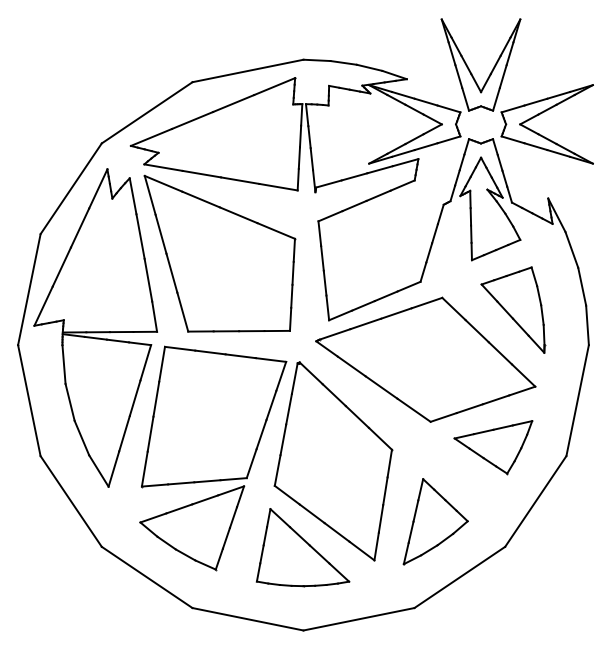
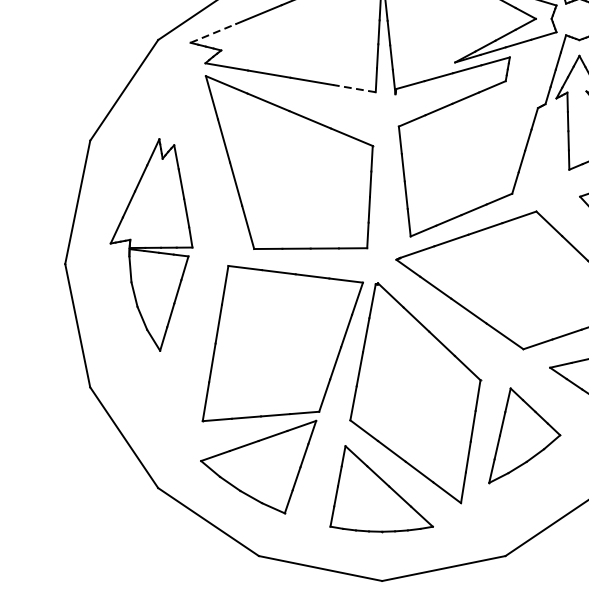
line: (151, 137) -> (213, 33), solid -> dashed
line: (278, 187) -> (354, 88), solid -> dashed
part: (95, 327) -> (151, 244), size x0.6
part: (435, 521) -> (524, 435), moved

